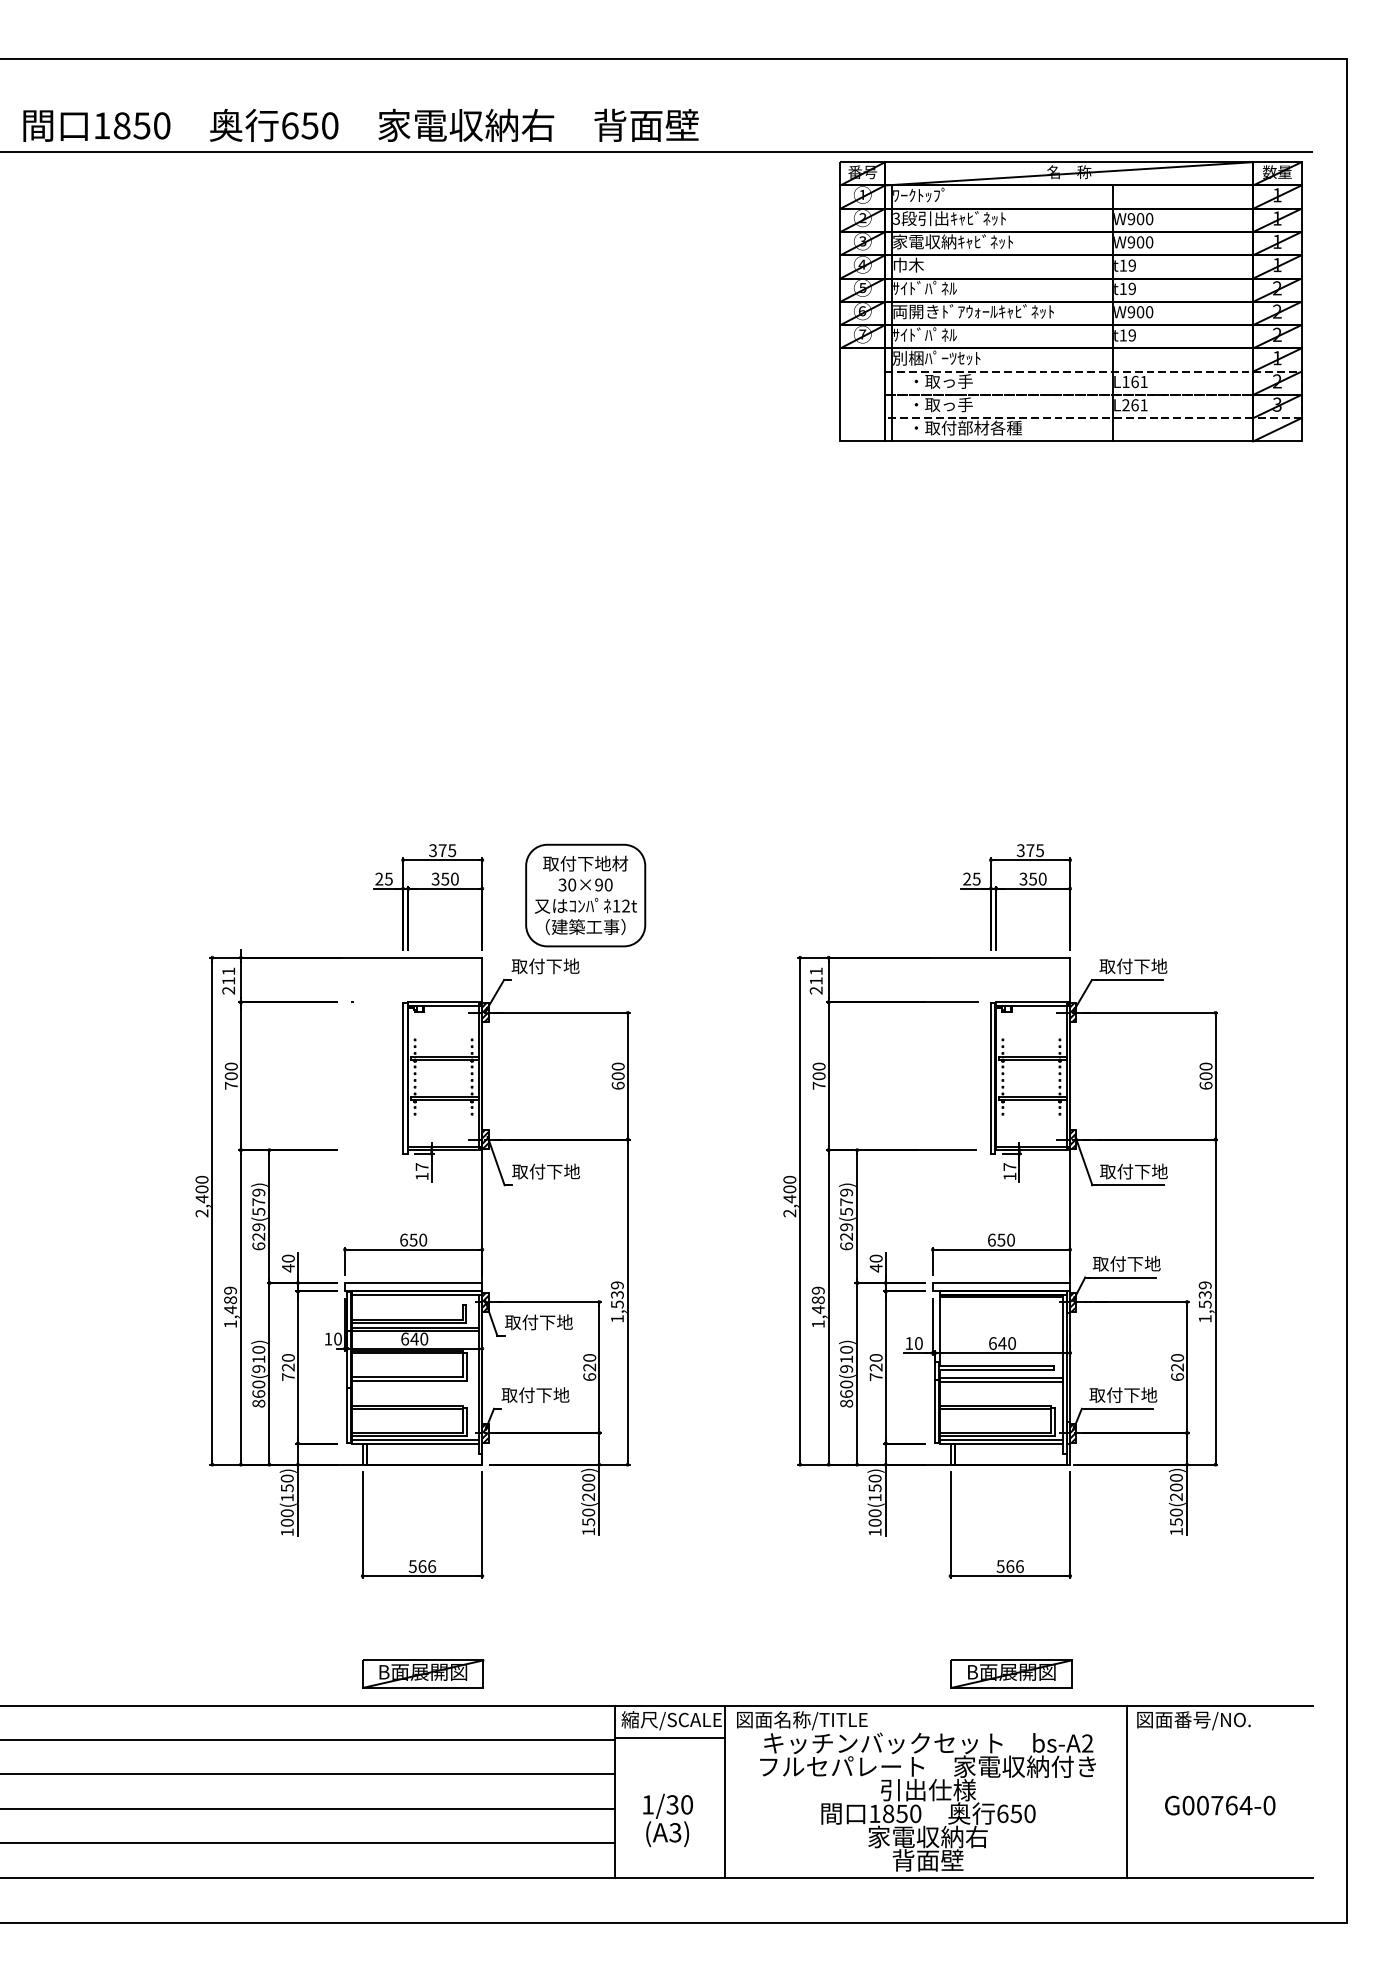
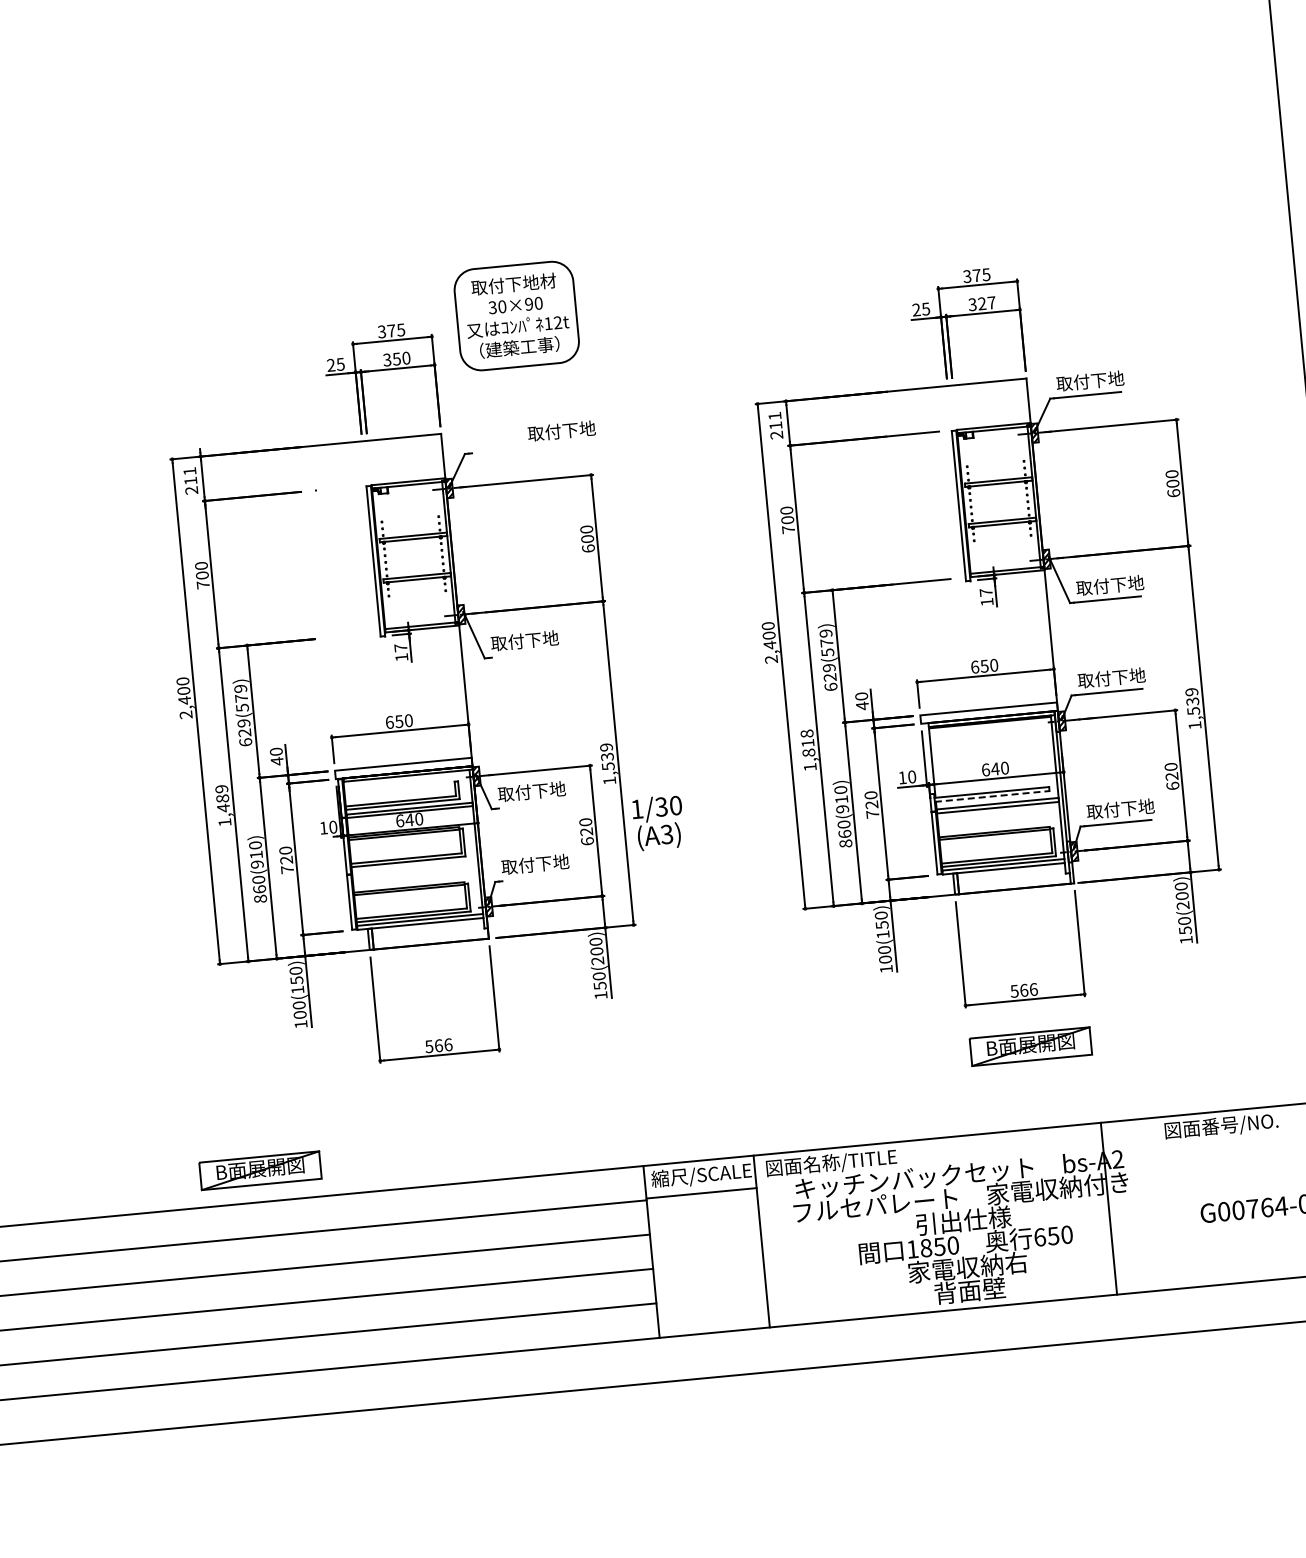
text: (1037, 878) -> (986, 302), 350 -> 327
part: (585, 895) -> (516, 316), moved
text: (545, 966) -> (561, 431), moved
text: (817, 1300) -> (807, 743), 1,489 -> 1,818
line: (996, 1370) -> (991, 796), solid -> dashed
part: (423, 1673) -> (260, 1170), moved
part: (1011, 1673) -> (1030, 1046), moved
line: (1127, 1791) -> (1109, 1208), moved
text: (667, 1820) -> (657, 823), moved

